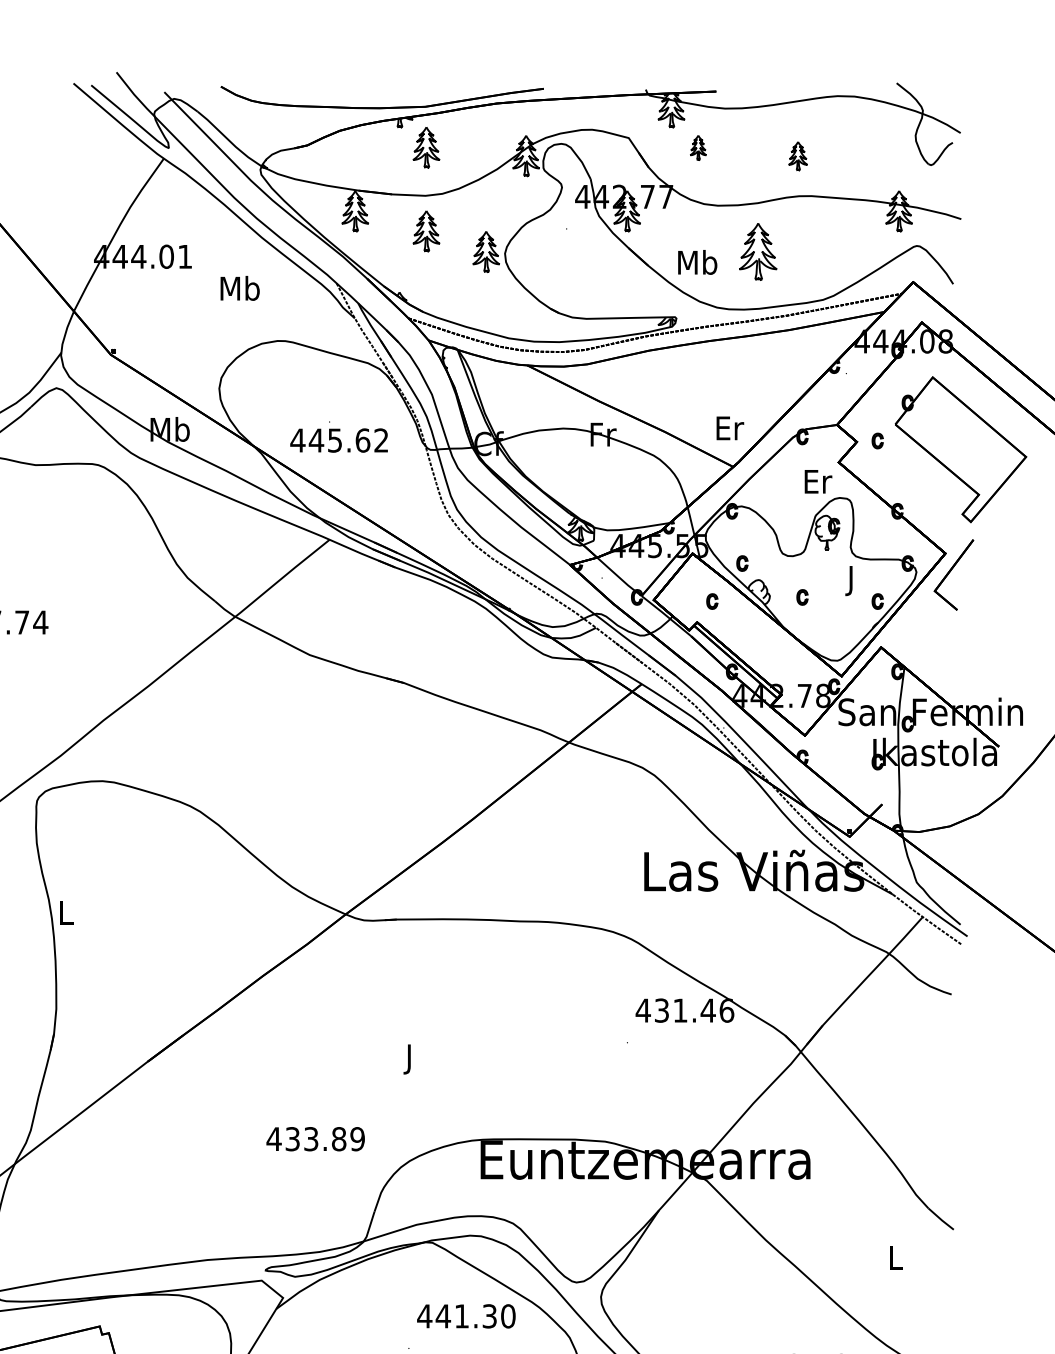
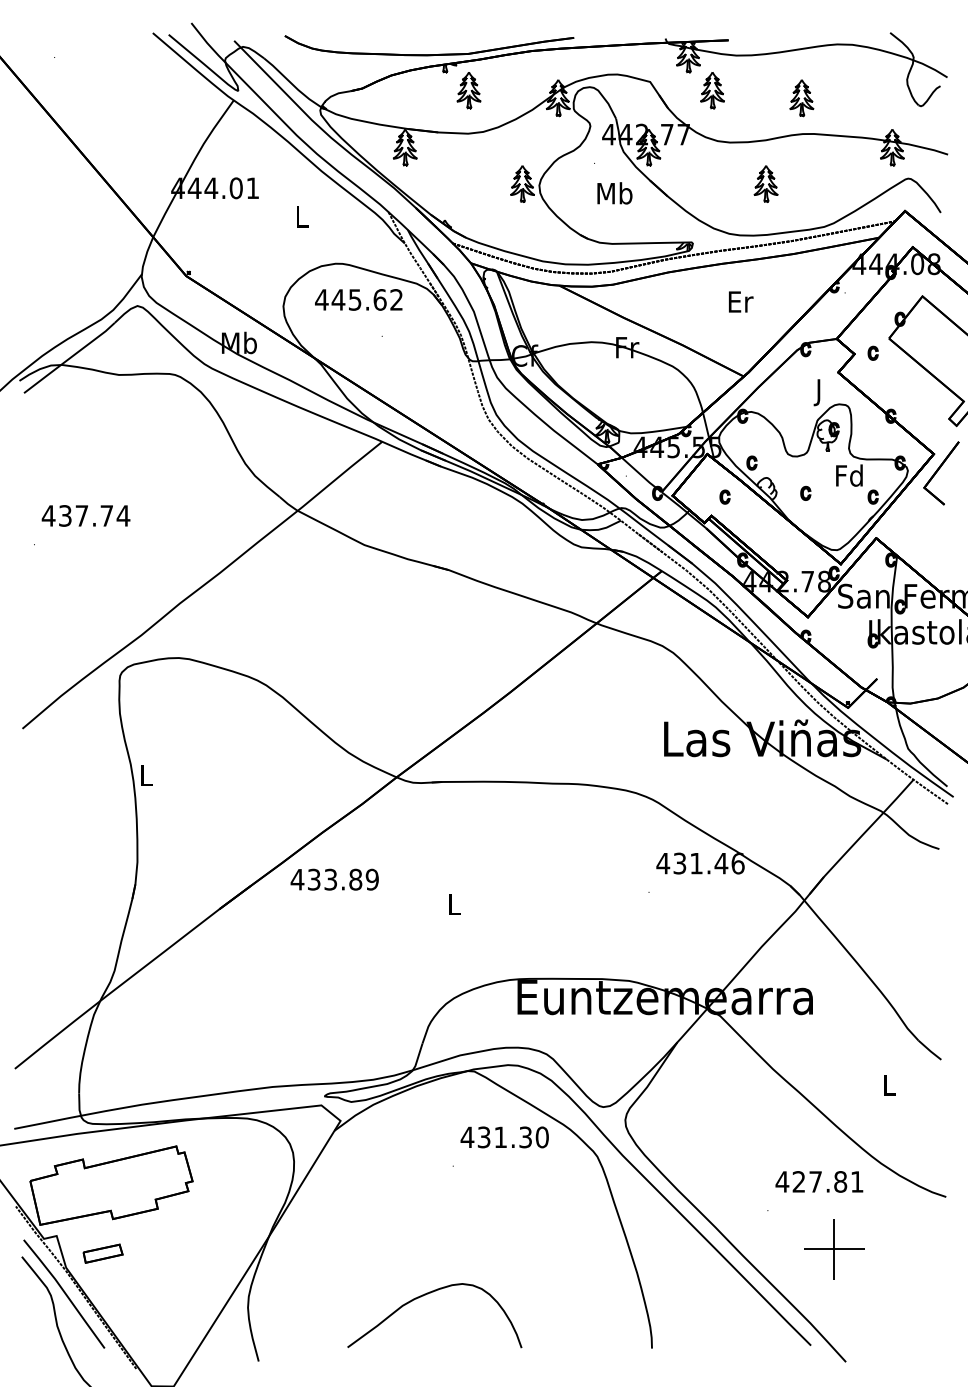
part: (698, 147) -> (712, 90), size x1.67
part: (797, 156) -> (801, 98), size x1.43
part: (425, 231) -> (468, 165), removed
part: (757, 251) -> (765, 183), size x0.71
text: (697, 262) -> (614, 193), moved
text: (239, 288) -> (301, 216), Mb -> L
text: (730, 427) -> (741, 301), moved
text: (338, 440) -> (358, 299), moved
text: (817, 484) -> (819, 392), Er -> J
text: (851, 580) -> (849, 478), J -> Fd
text: (410, 1058) -> (454, 906), J -> L
text: (315, 1138) -> (334, 879), moved
text: (442, 1316) -> (483, 1137), 441.30 -> 431.30

